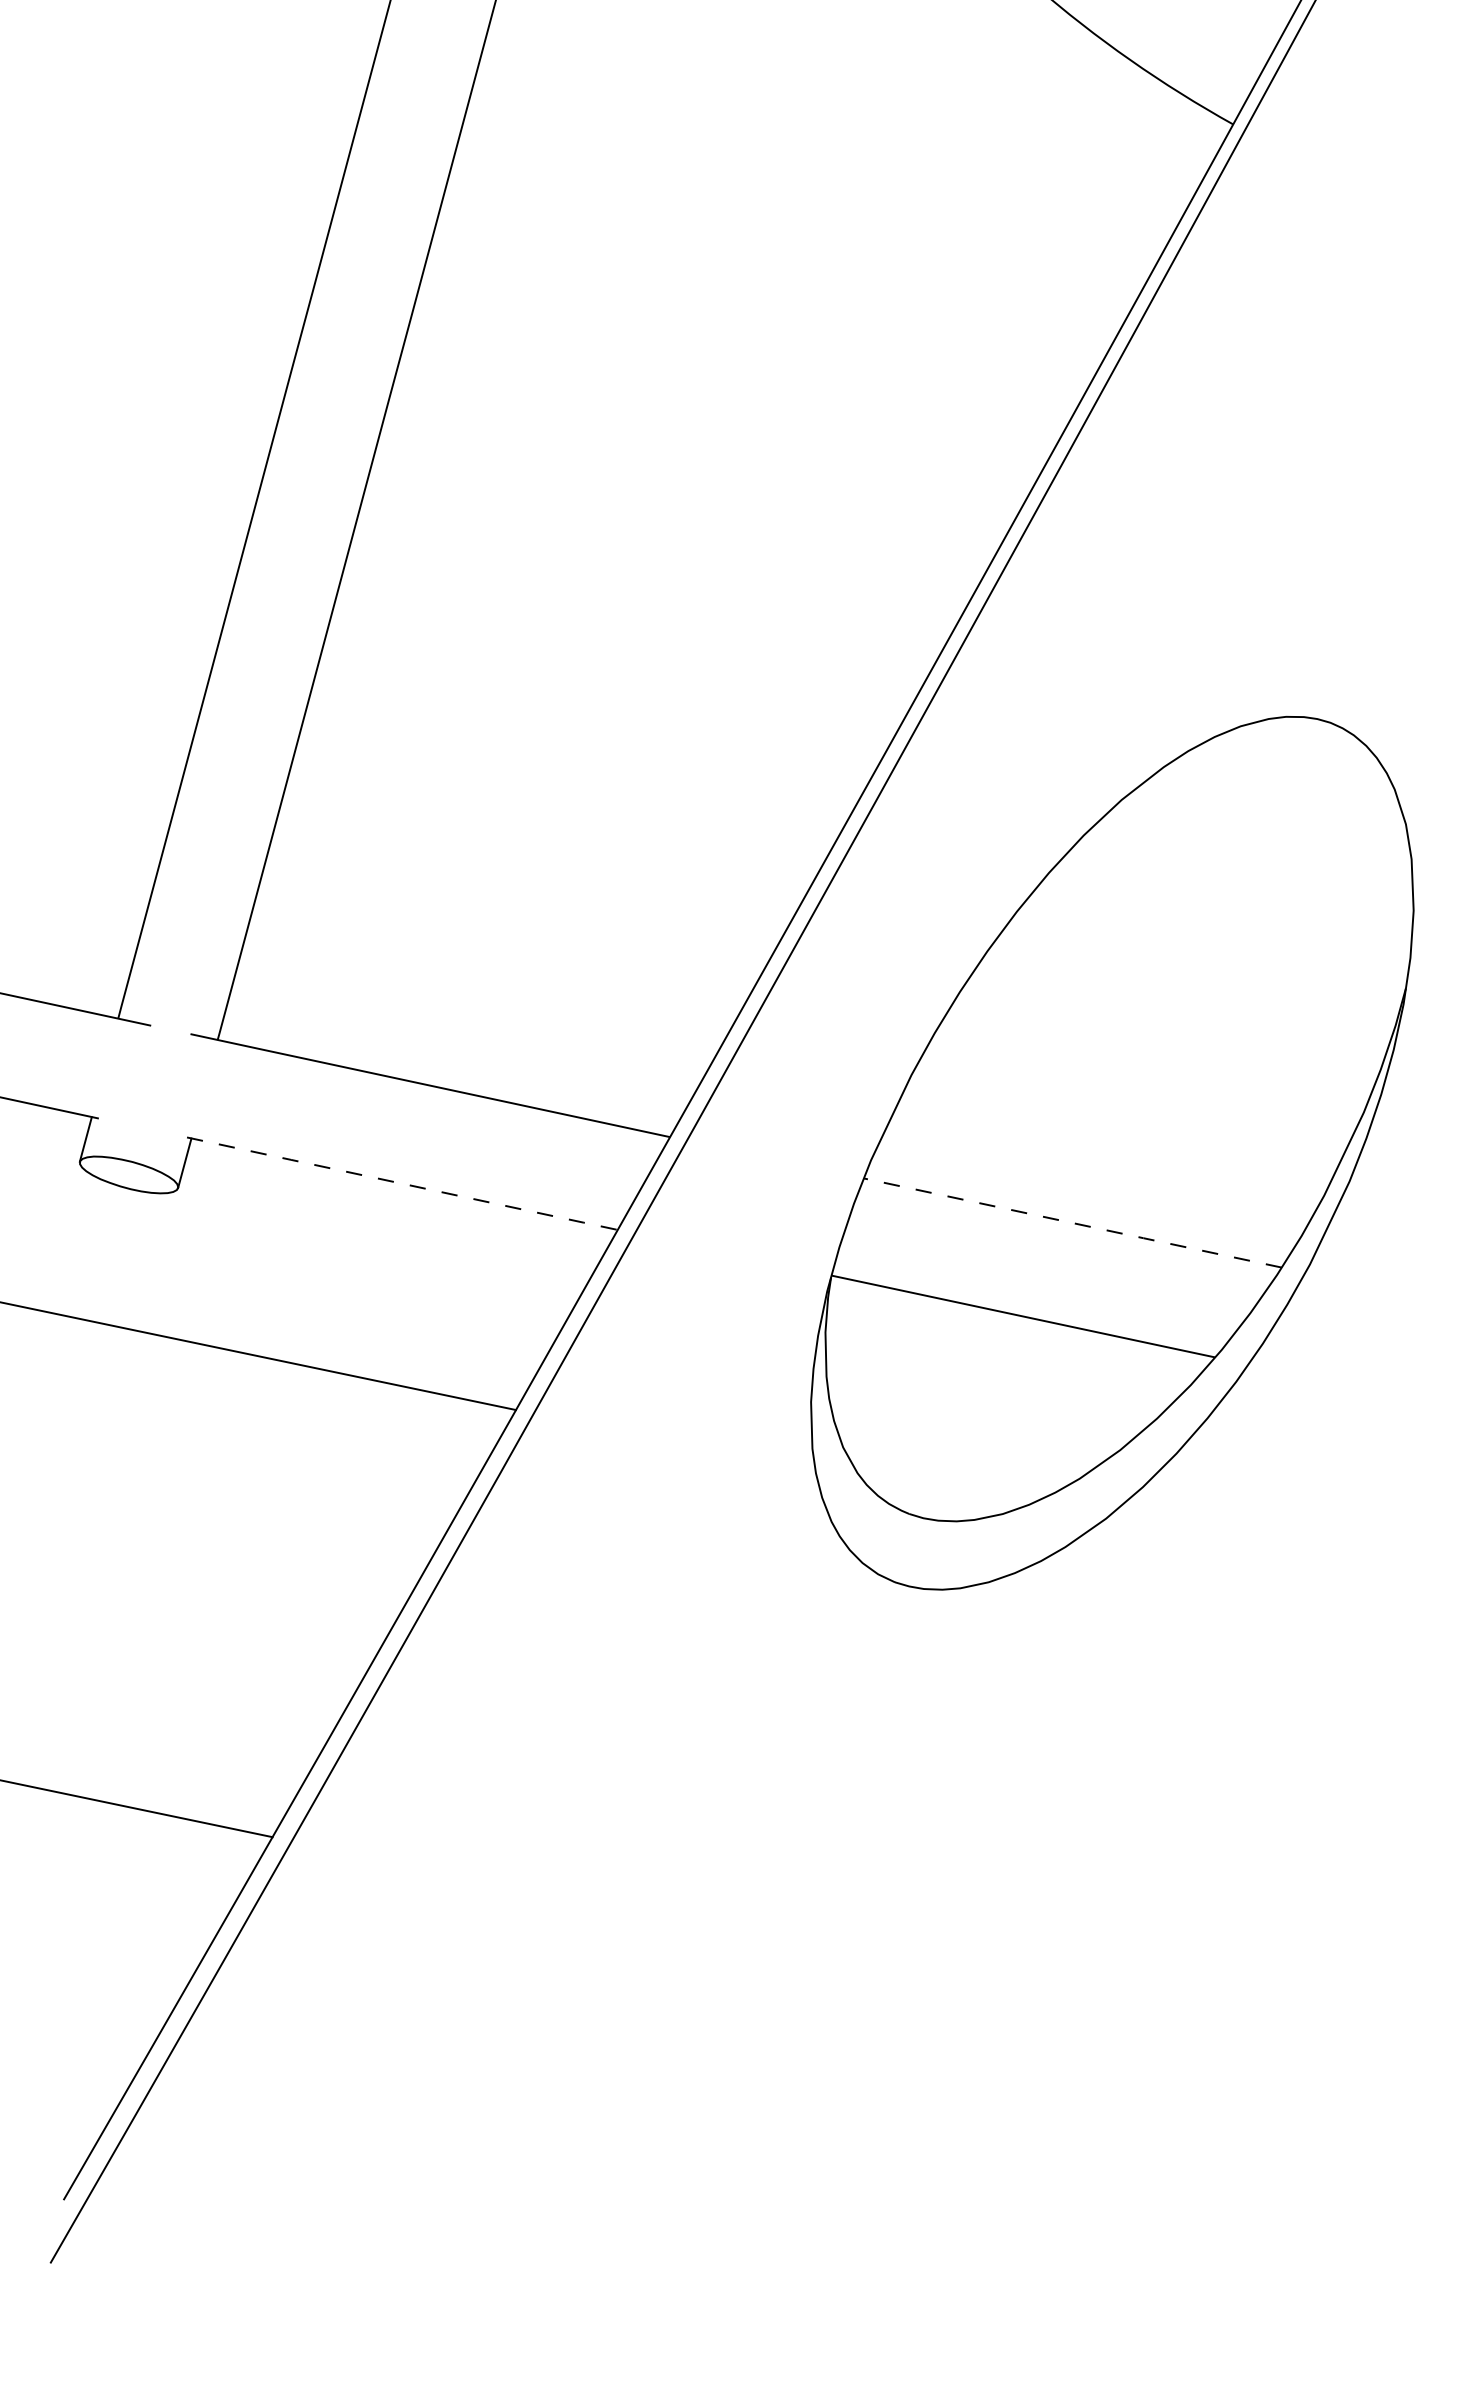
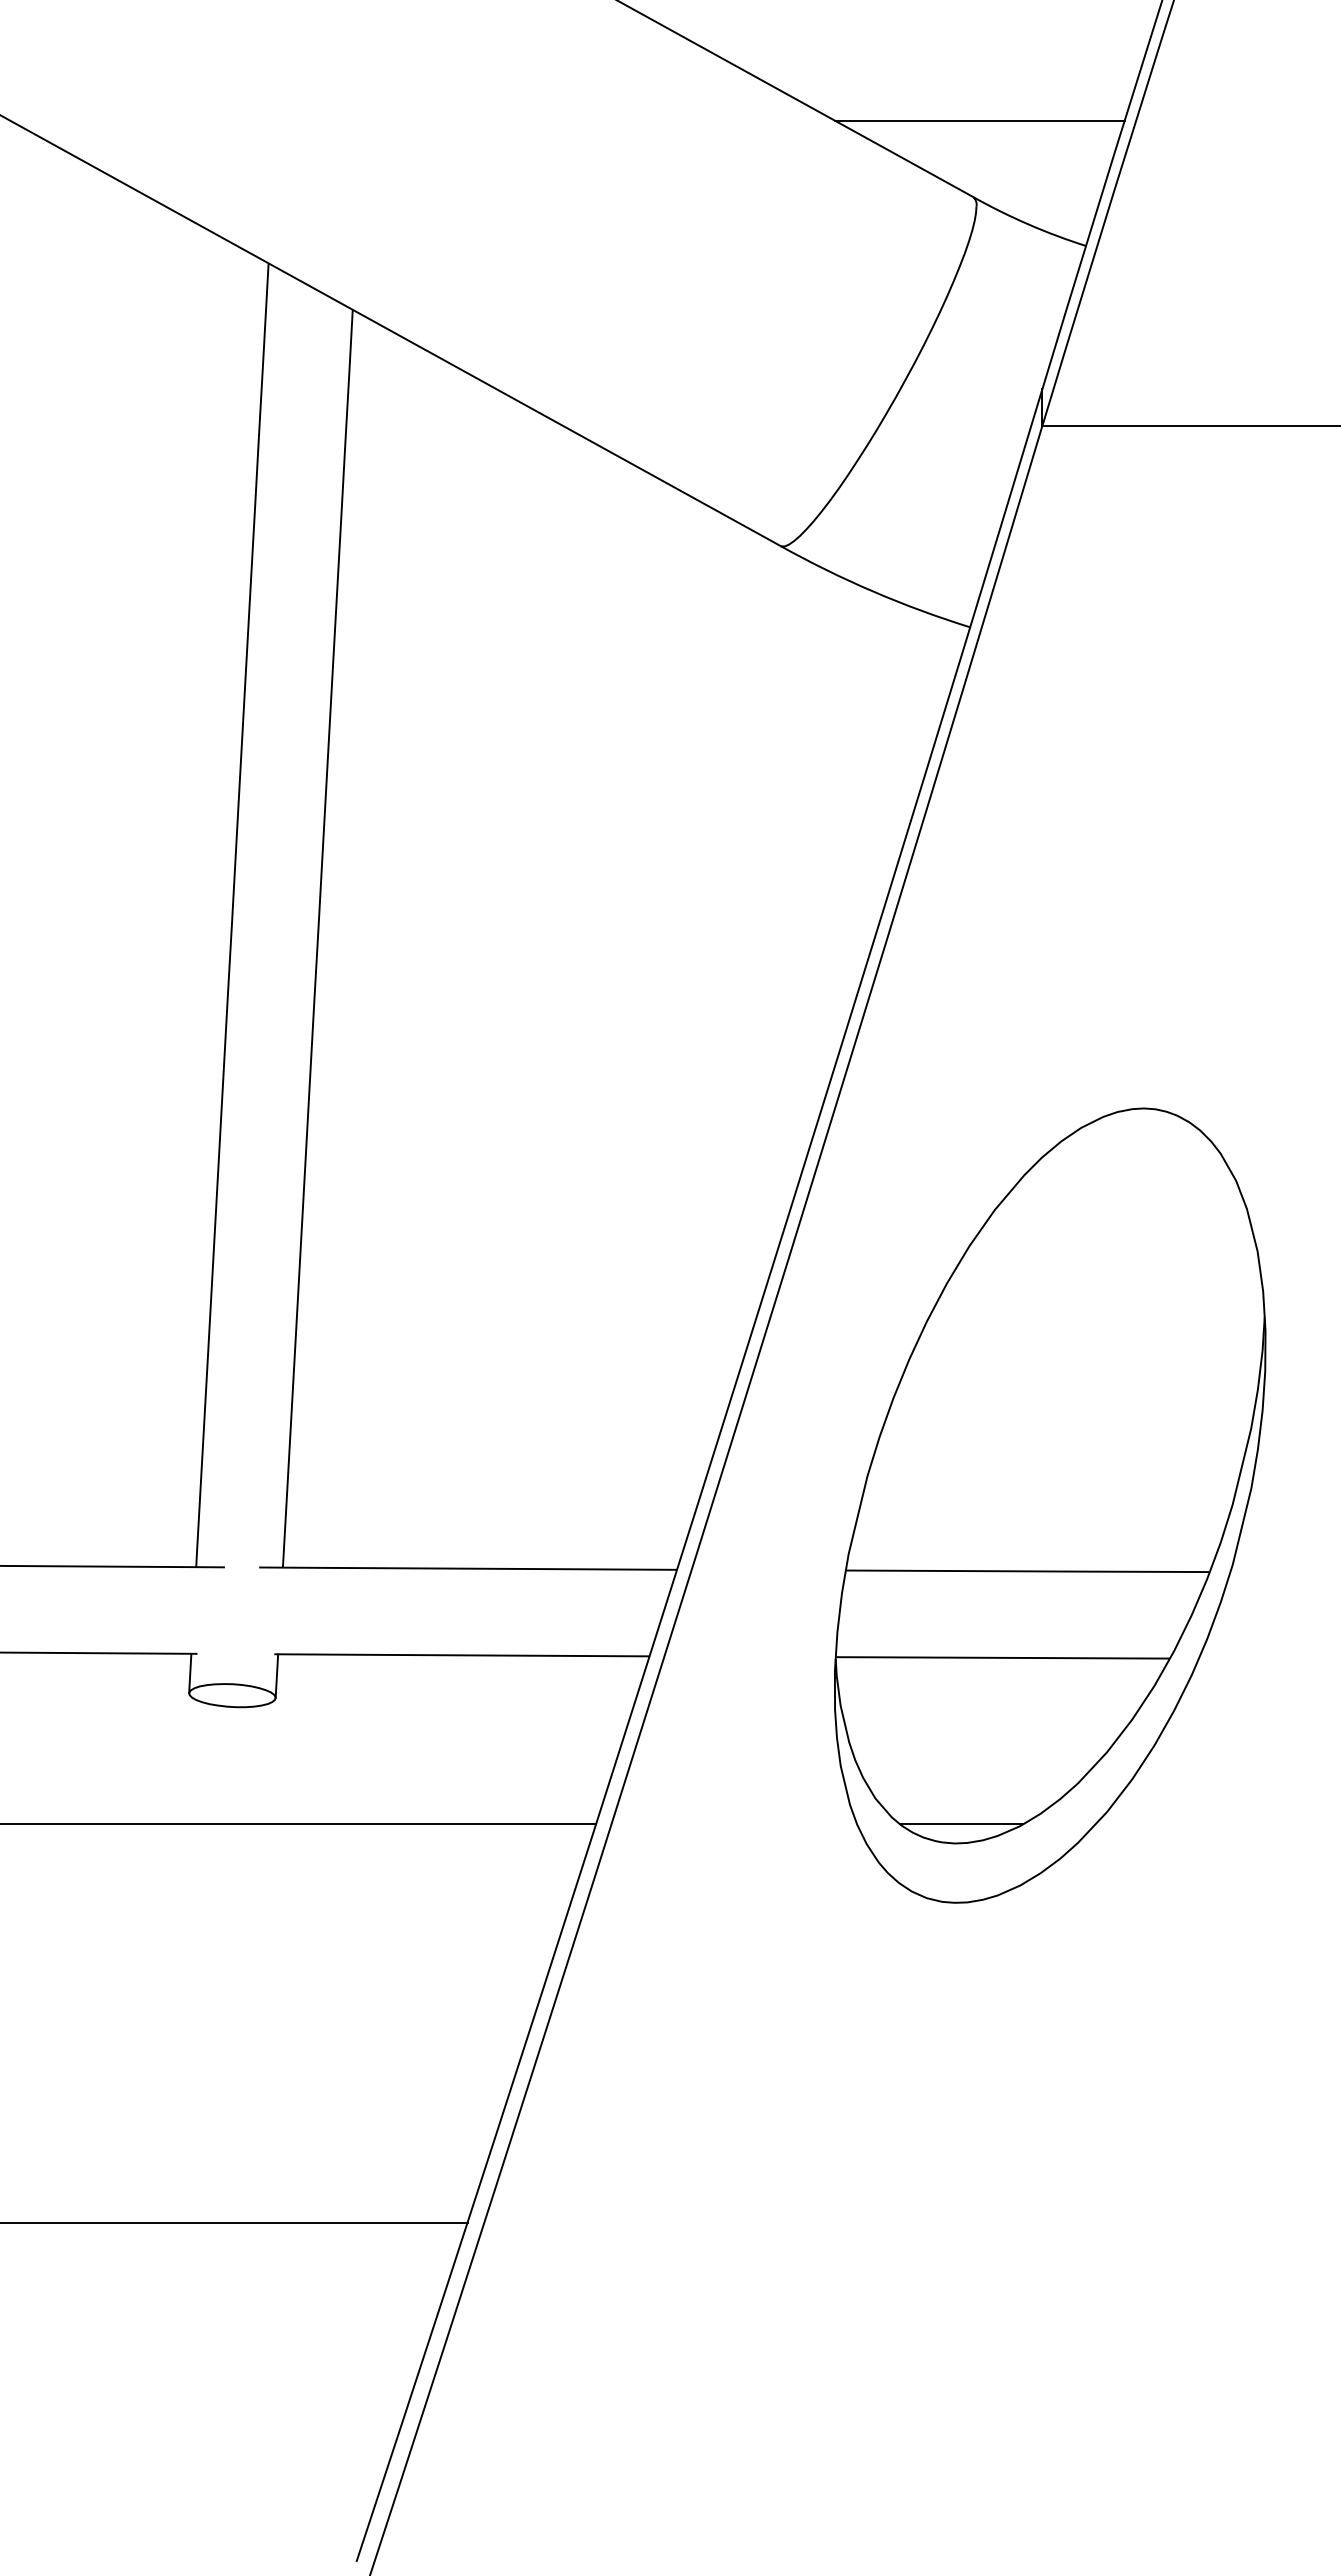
line: (403, 1184) -> (462, 1655), dashed -> solid
line: (1073, 1223) -> (1028, 1571), dashed -> solid
line: (935, 1498) -> (961, 1824), added

